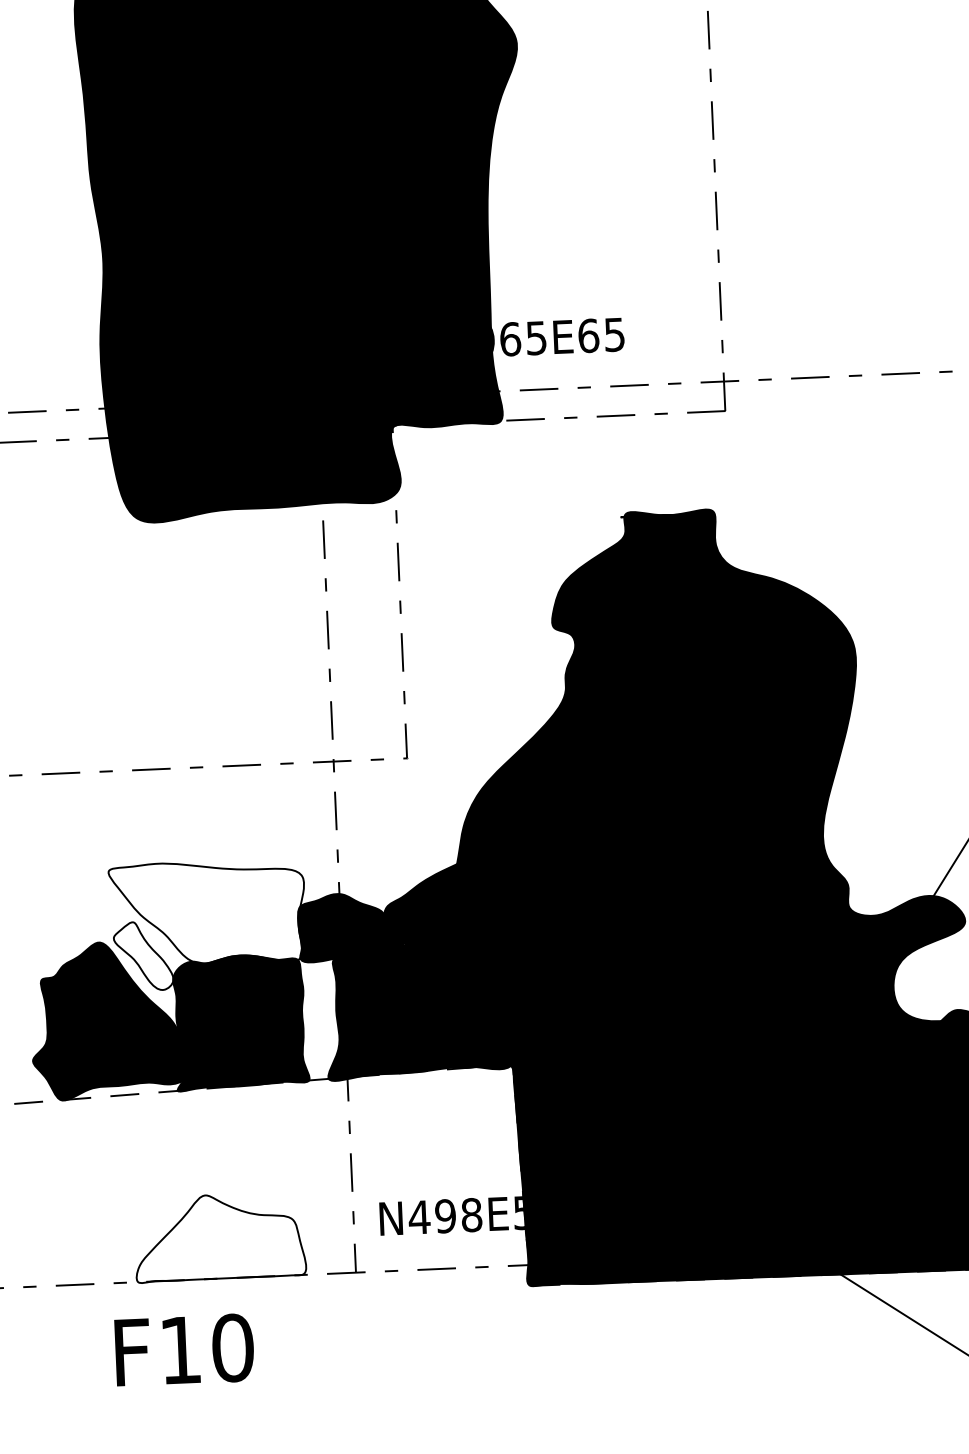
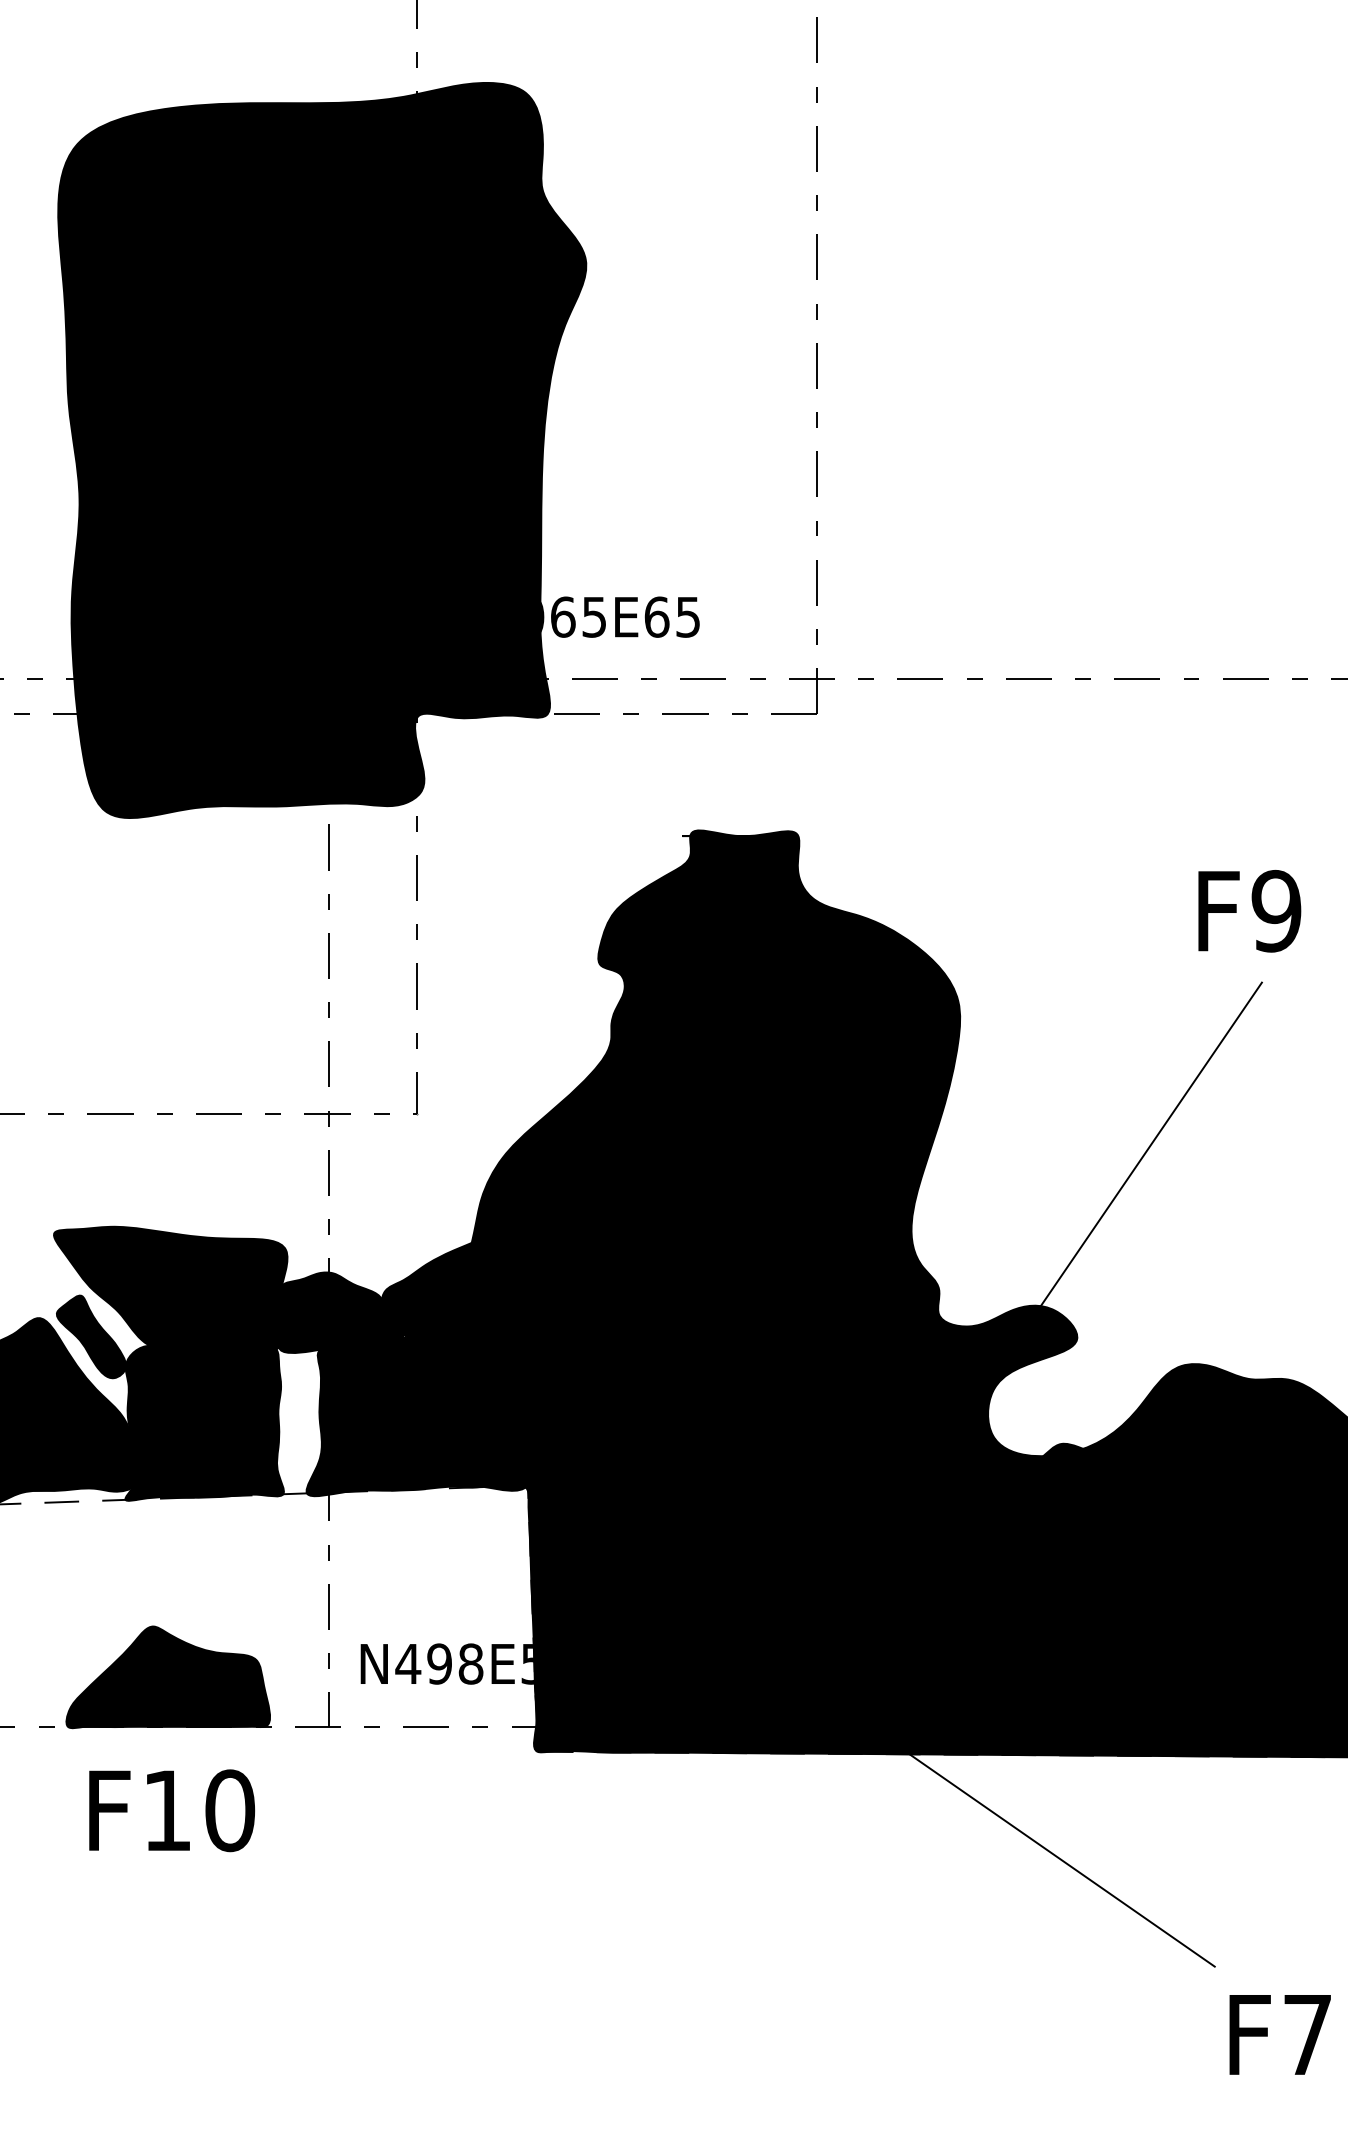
fill: (207, 913) -> (170, 1288), added
fill: (143, 955) -> (91, 1336), added
fill: (220, 1237) -> (168, 1677), added
text: (184, 1349) -> (172, 1810), moved

